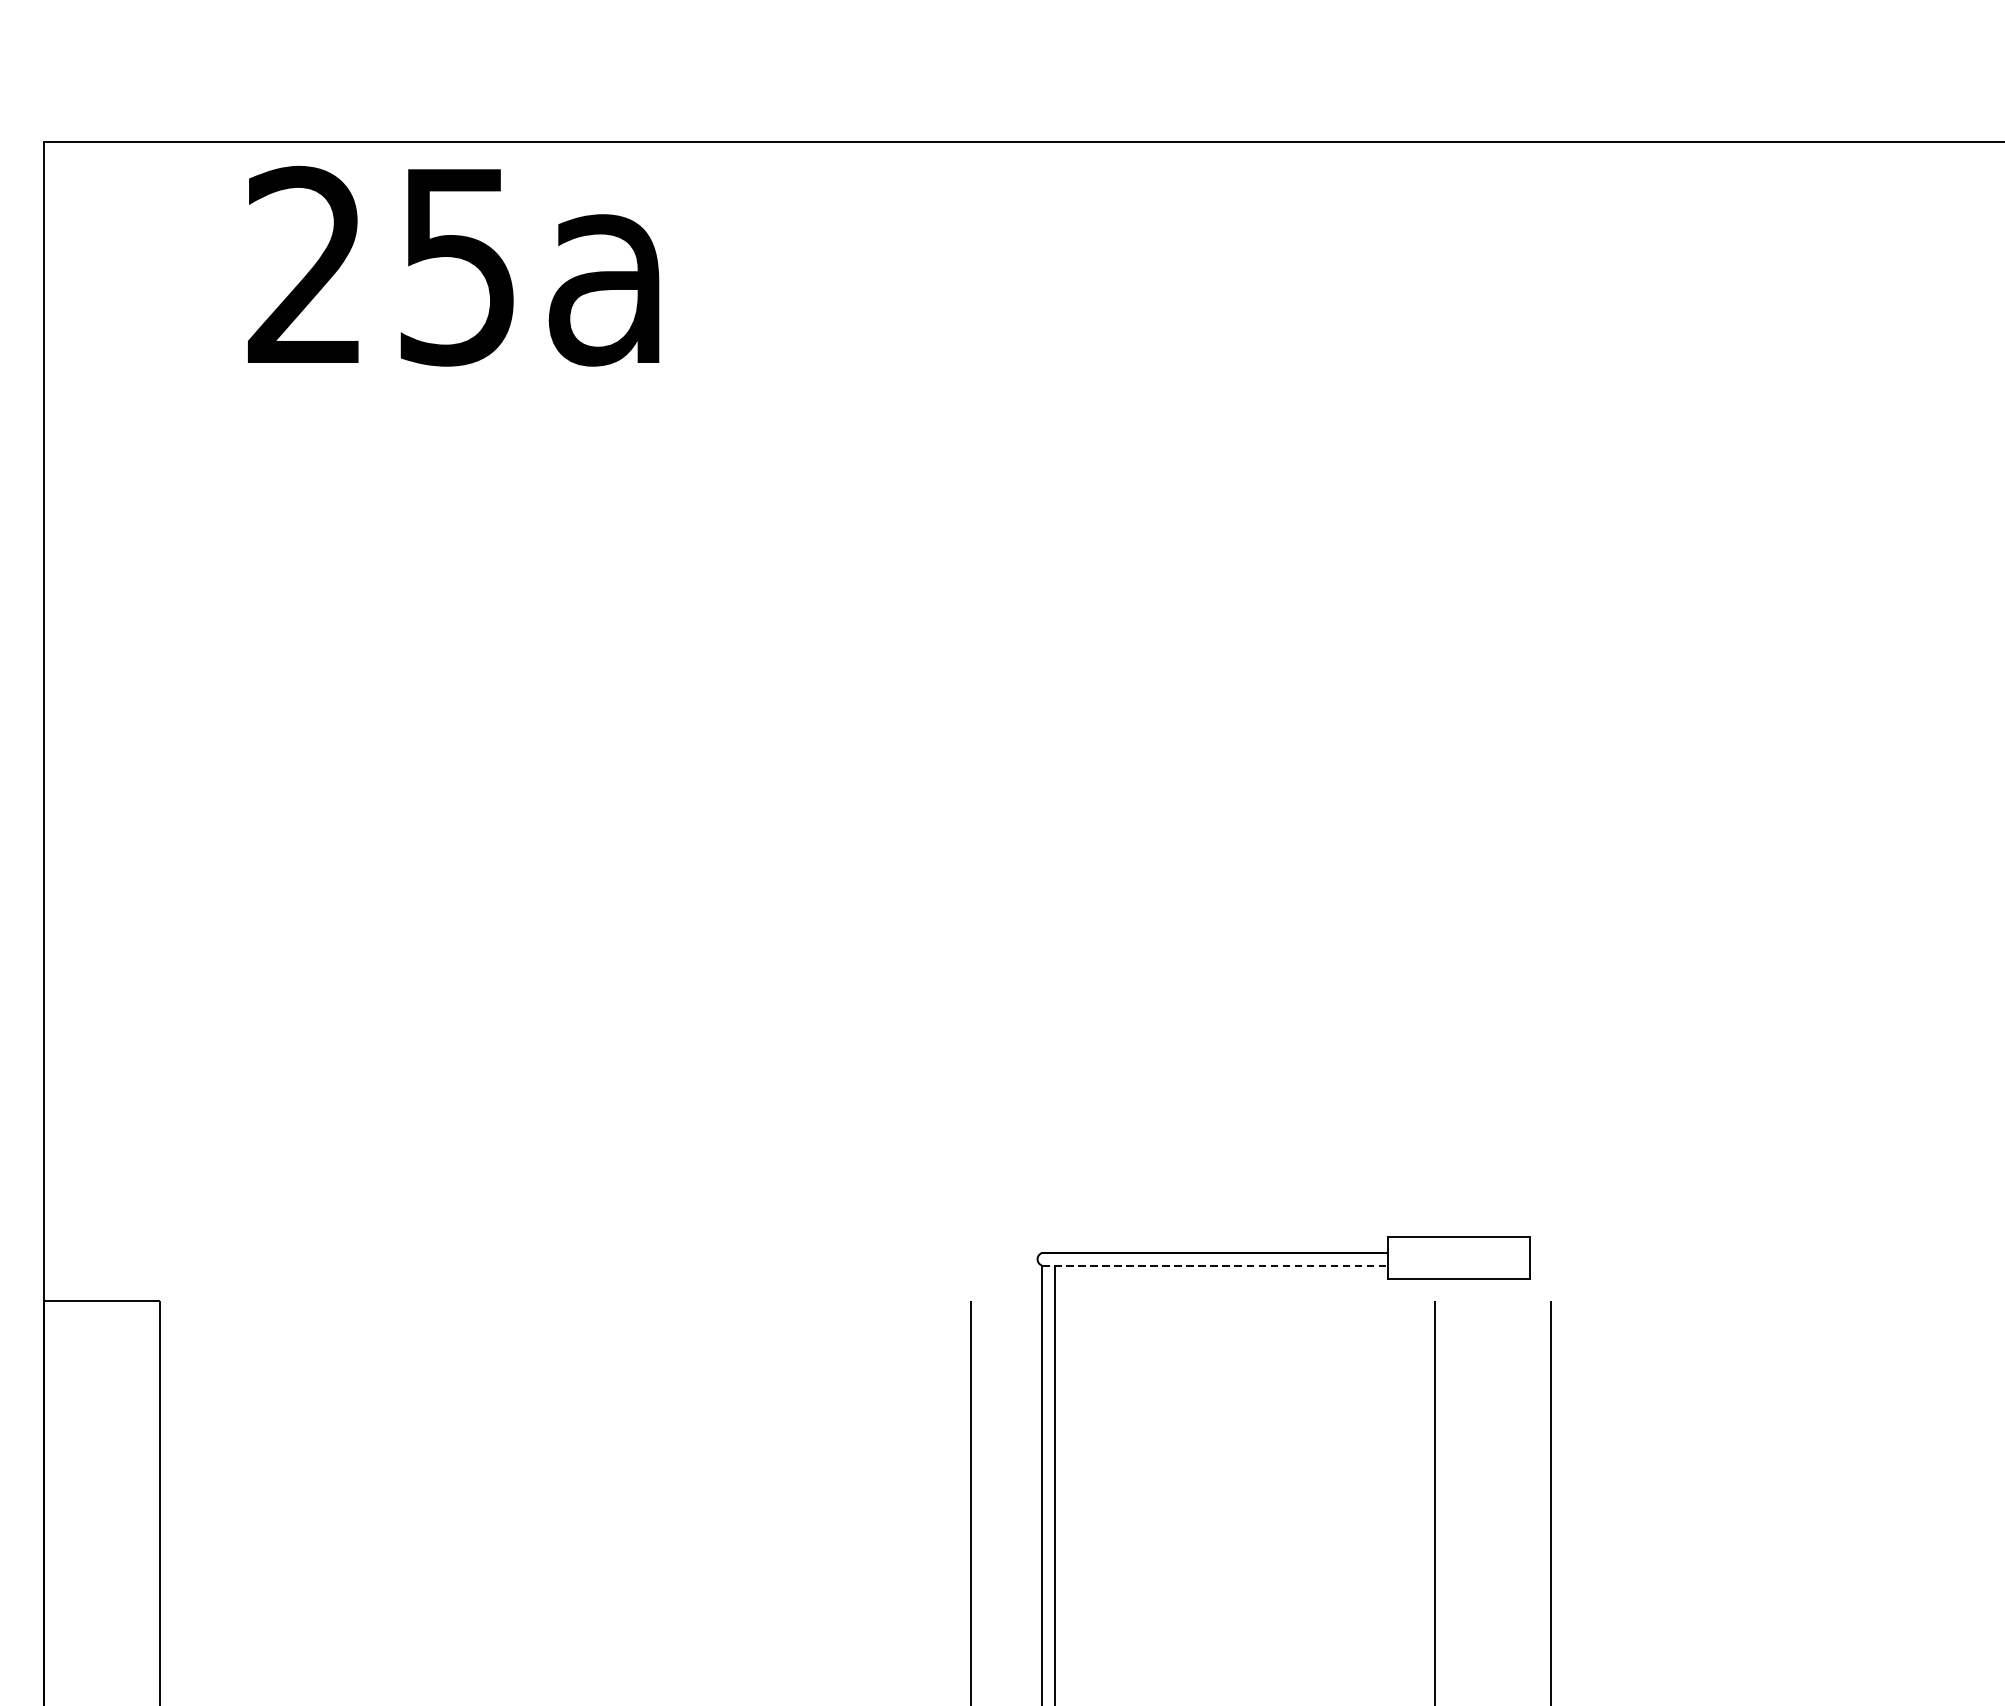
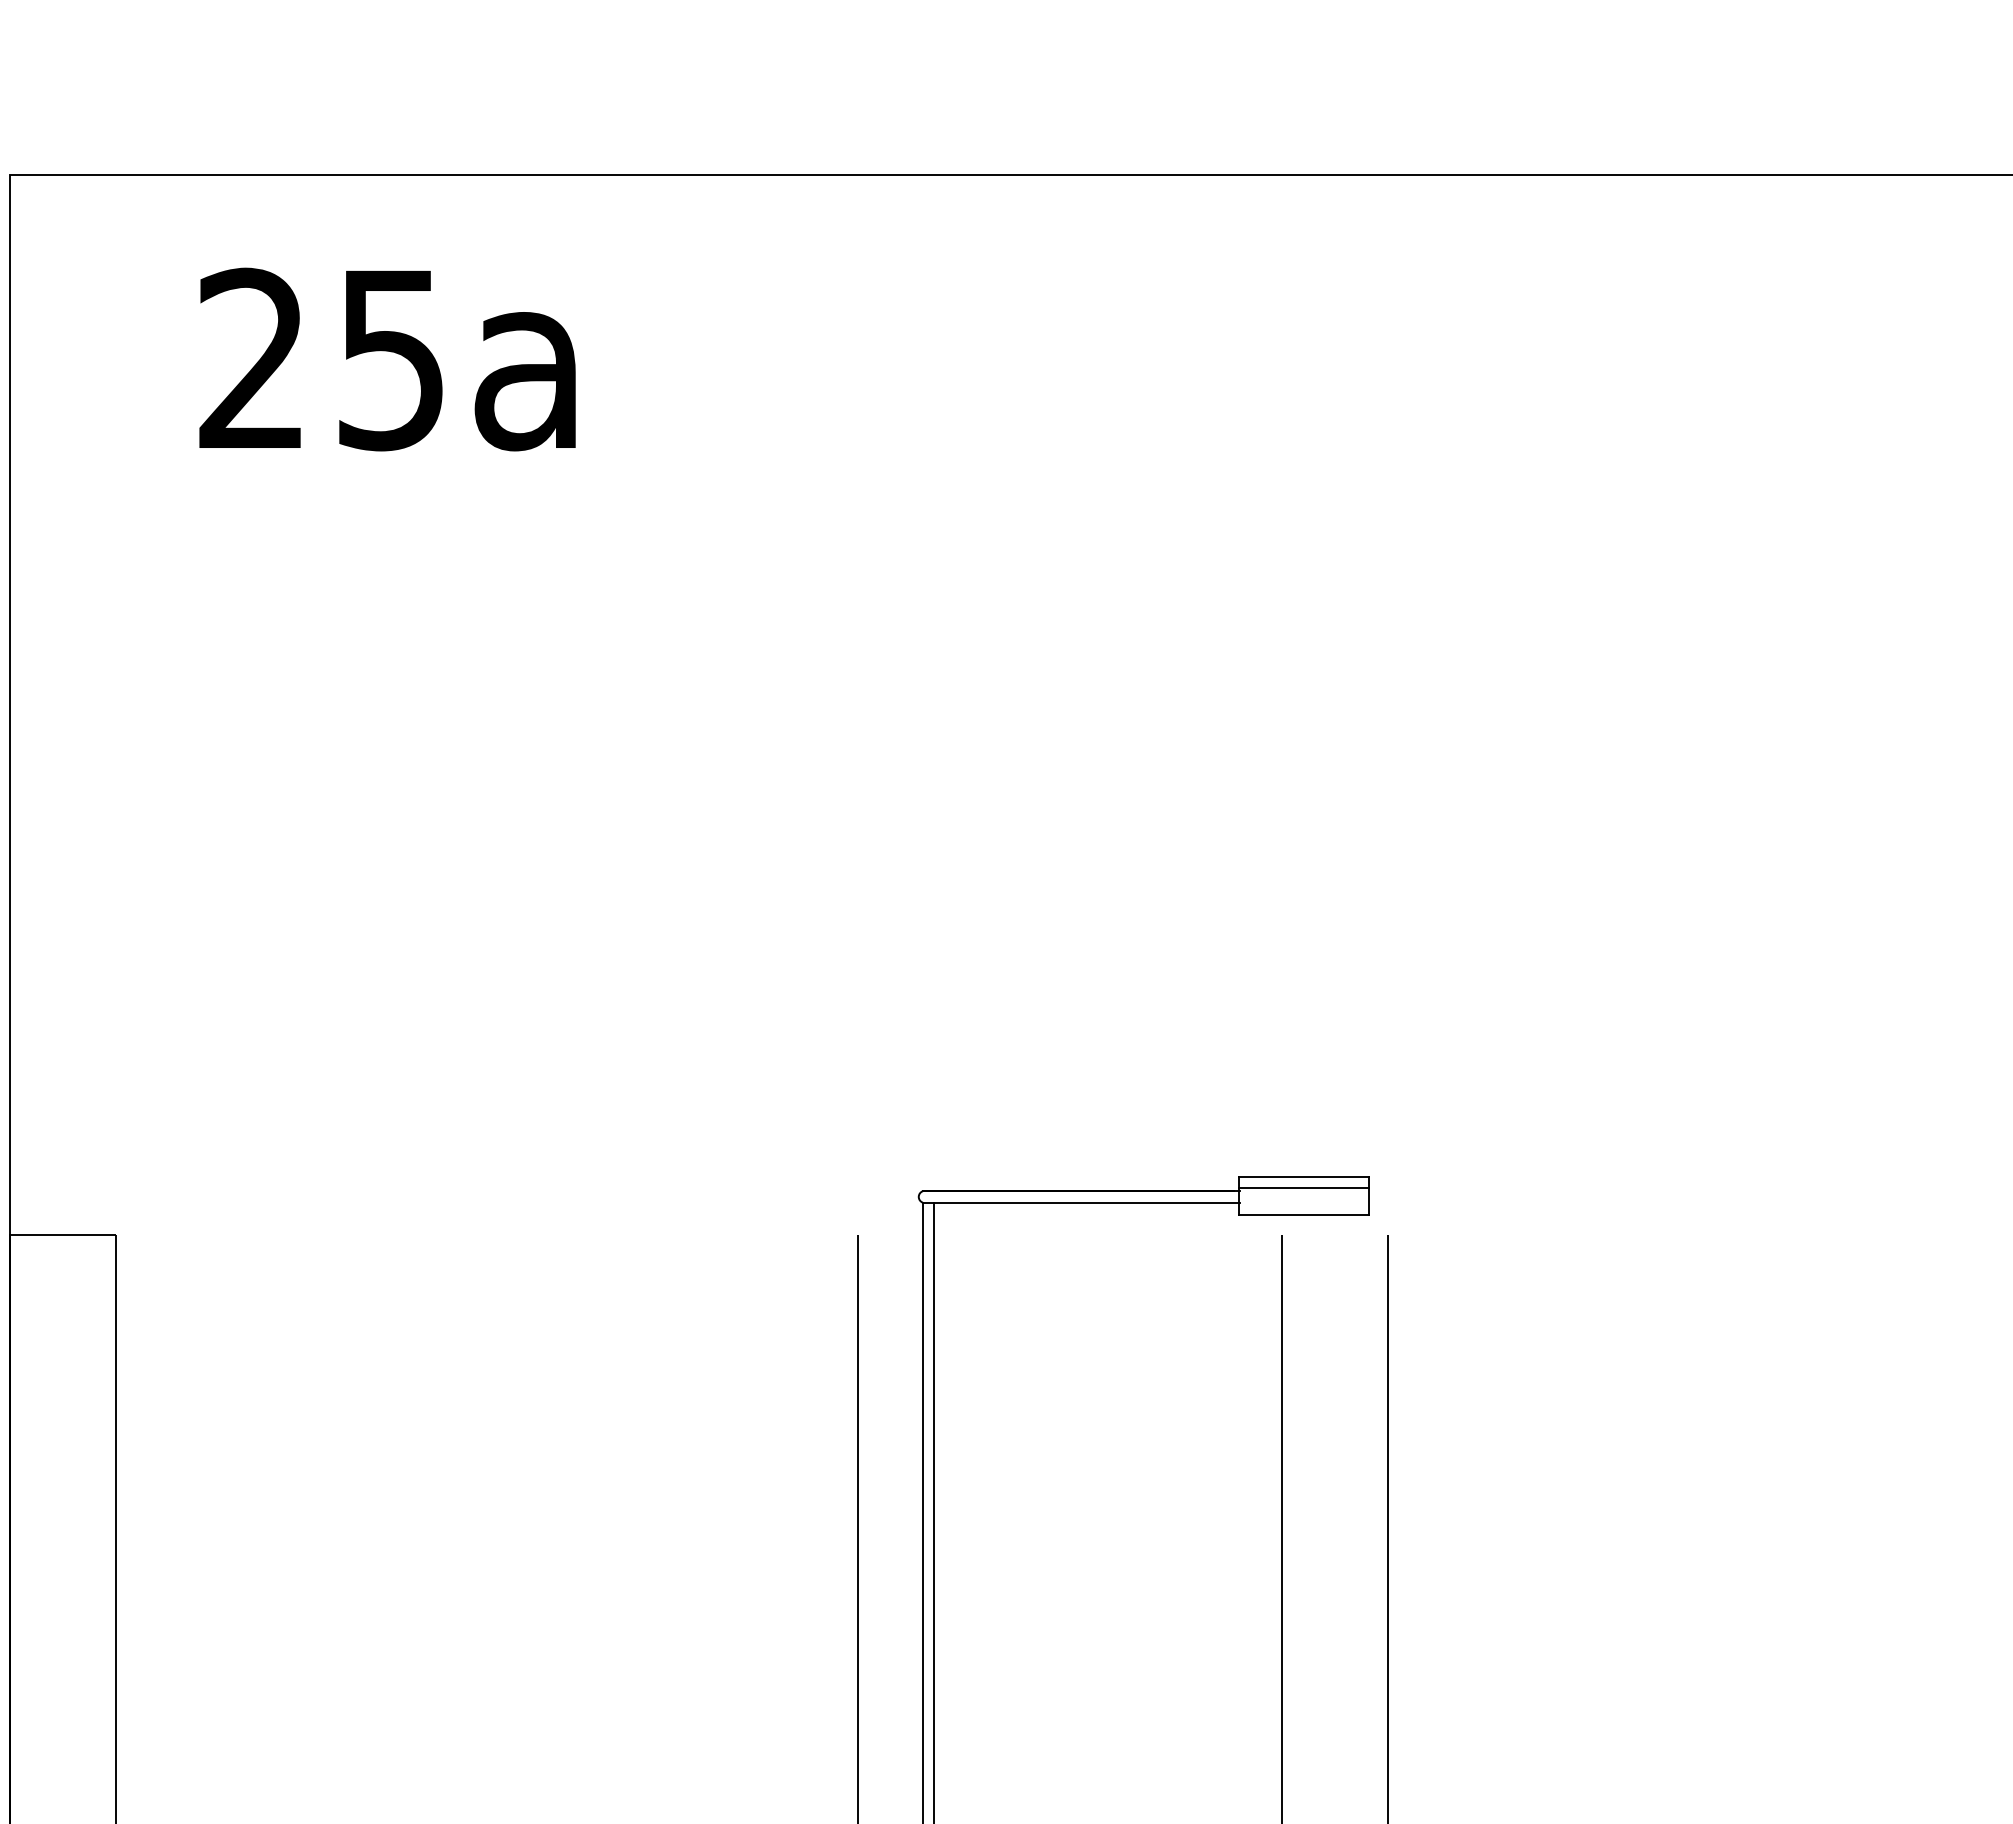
text: (453, 266) -> (387, 359), moved
line: (1459, 1250) -> (1304, 1188), added
line: (1215, 1265) -> (1081, 1202), dashed -> solid

